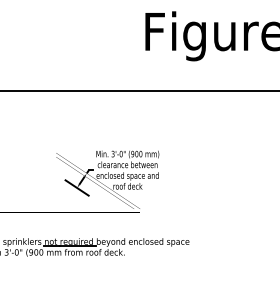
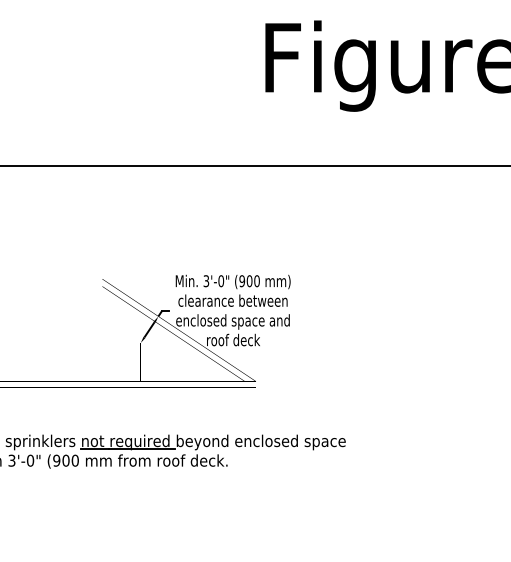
line: (76, 187) -> (139, 342), removed

